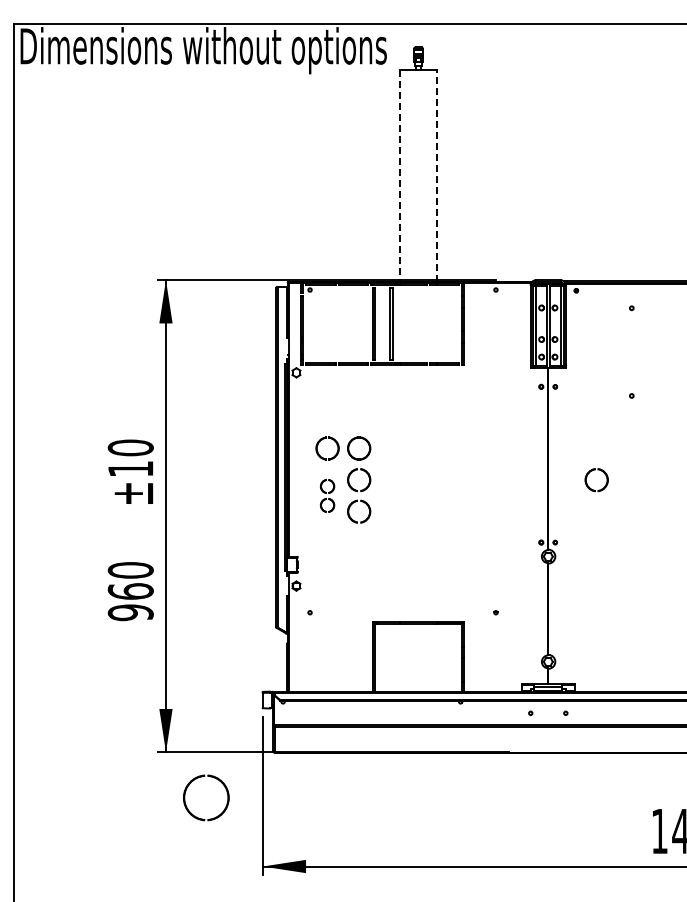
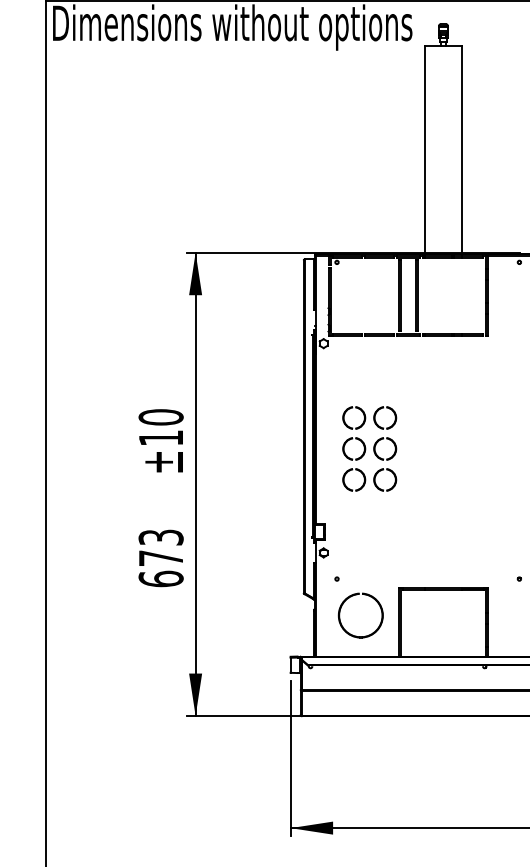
line: (399, 175) -> (424, 150), dashed -> solid
line: (437, 175) -> (462, 150), dashed -> solid
part: (327, 495) -> (354, 464), size x1.67
text: (130, 591) -> (160, 558), 960 -> 673
part: (202, 777) -> (357, 595), moved

